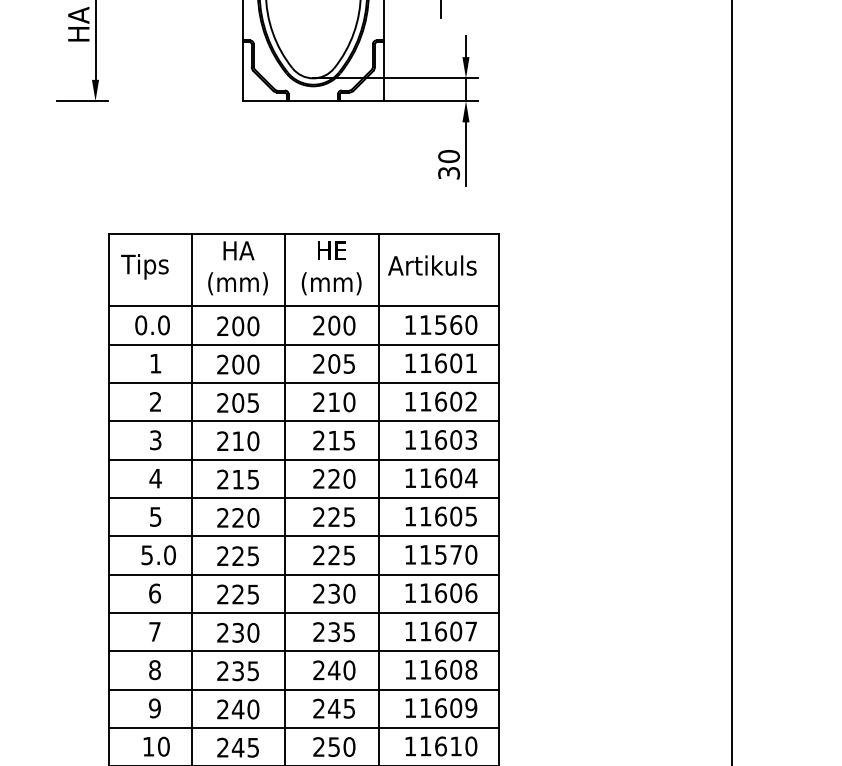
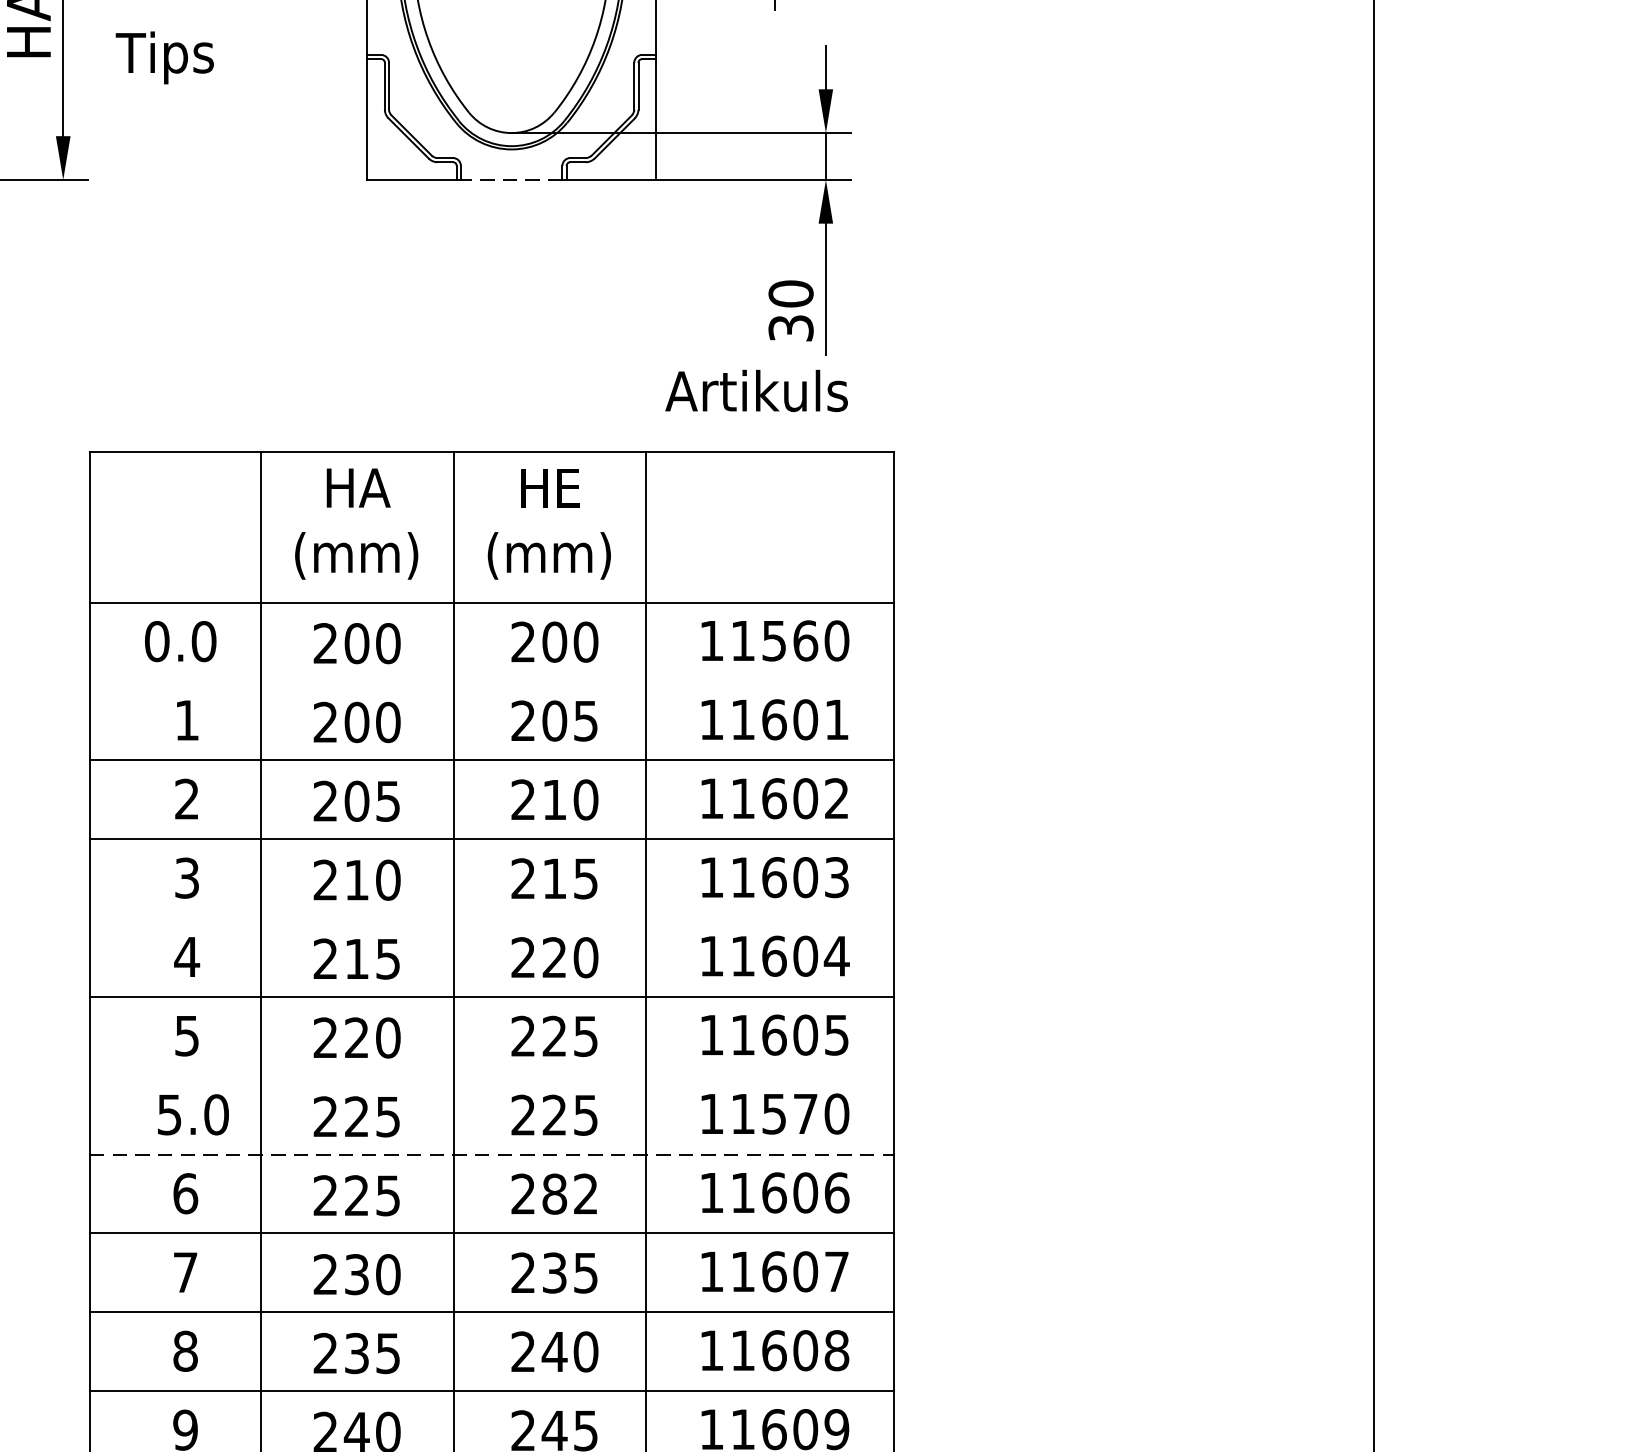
line: (313, 101) -> (511, 180), solid -> dashed
text: (432, 265) -> (756, 390), moved
text: (144, 266) -> (164, 57), moved
line: (303, 344) -> (491, 680), removed
line: (303, 459) -> (491, 917), removed
line: (303, 536) -> (491, 1076), removed
line: (304, 574) -> (493, 1154), solid -> dashed
text: (341, 593) -> (569, 1193), 230 -> 282

